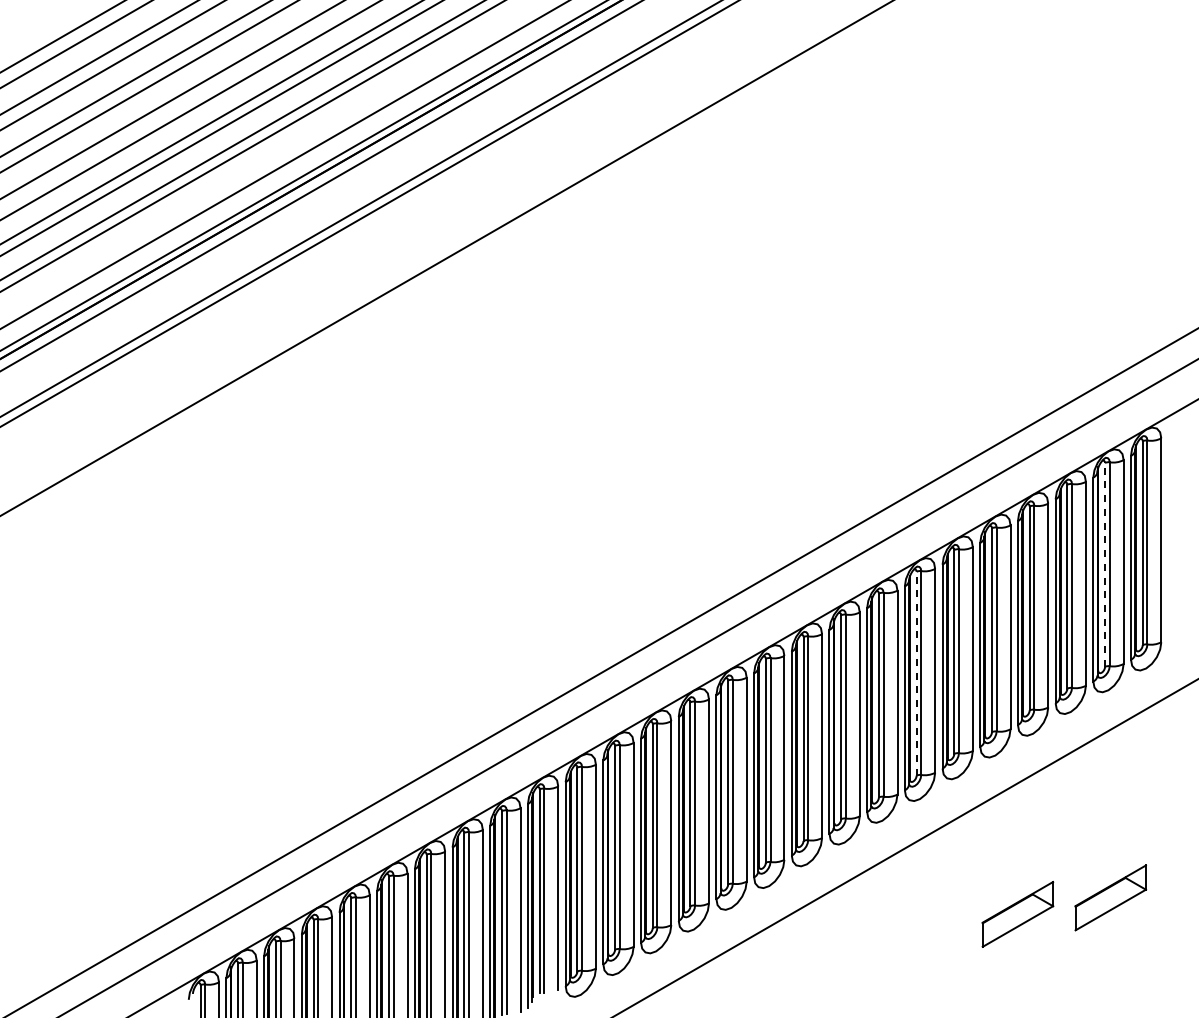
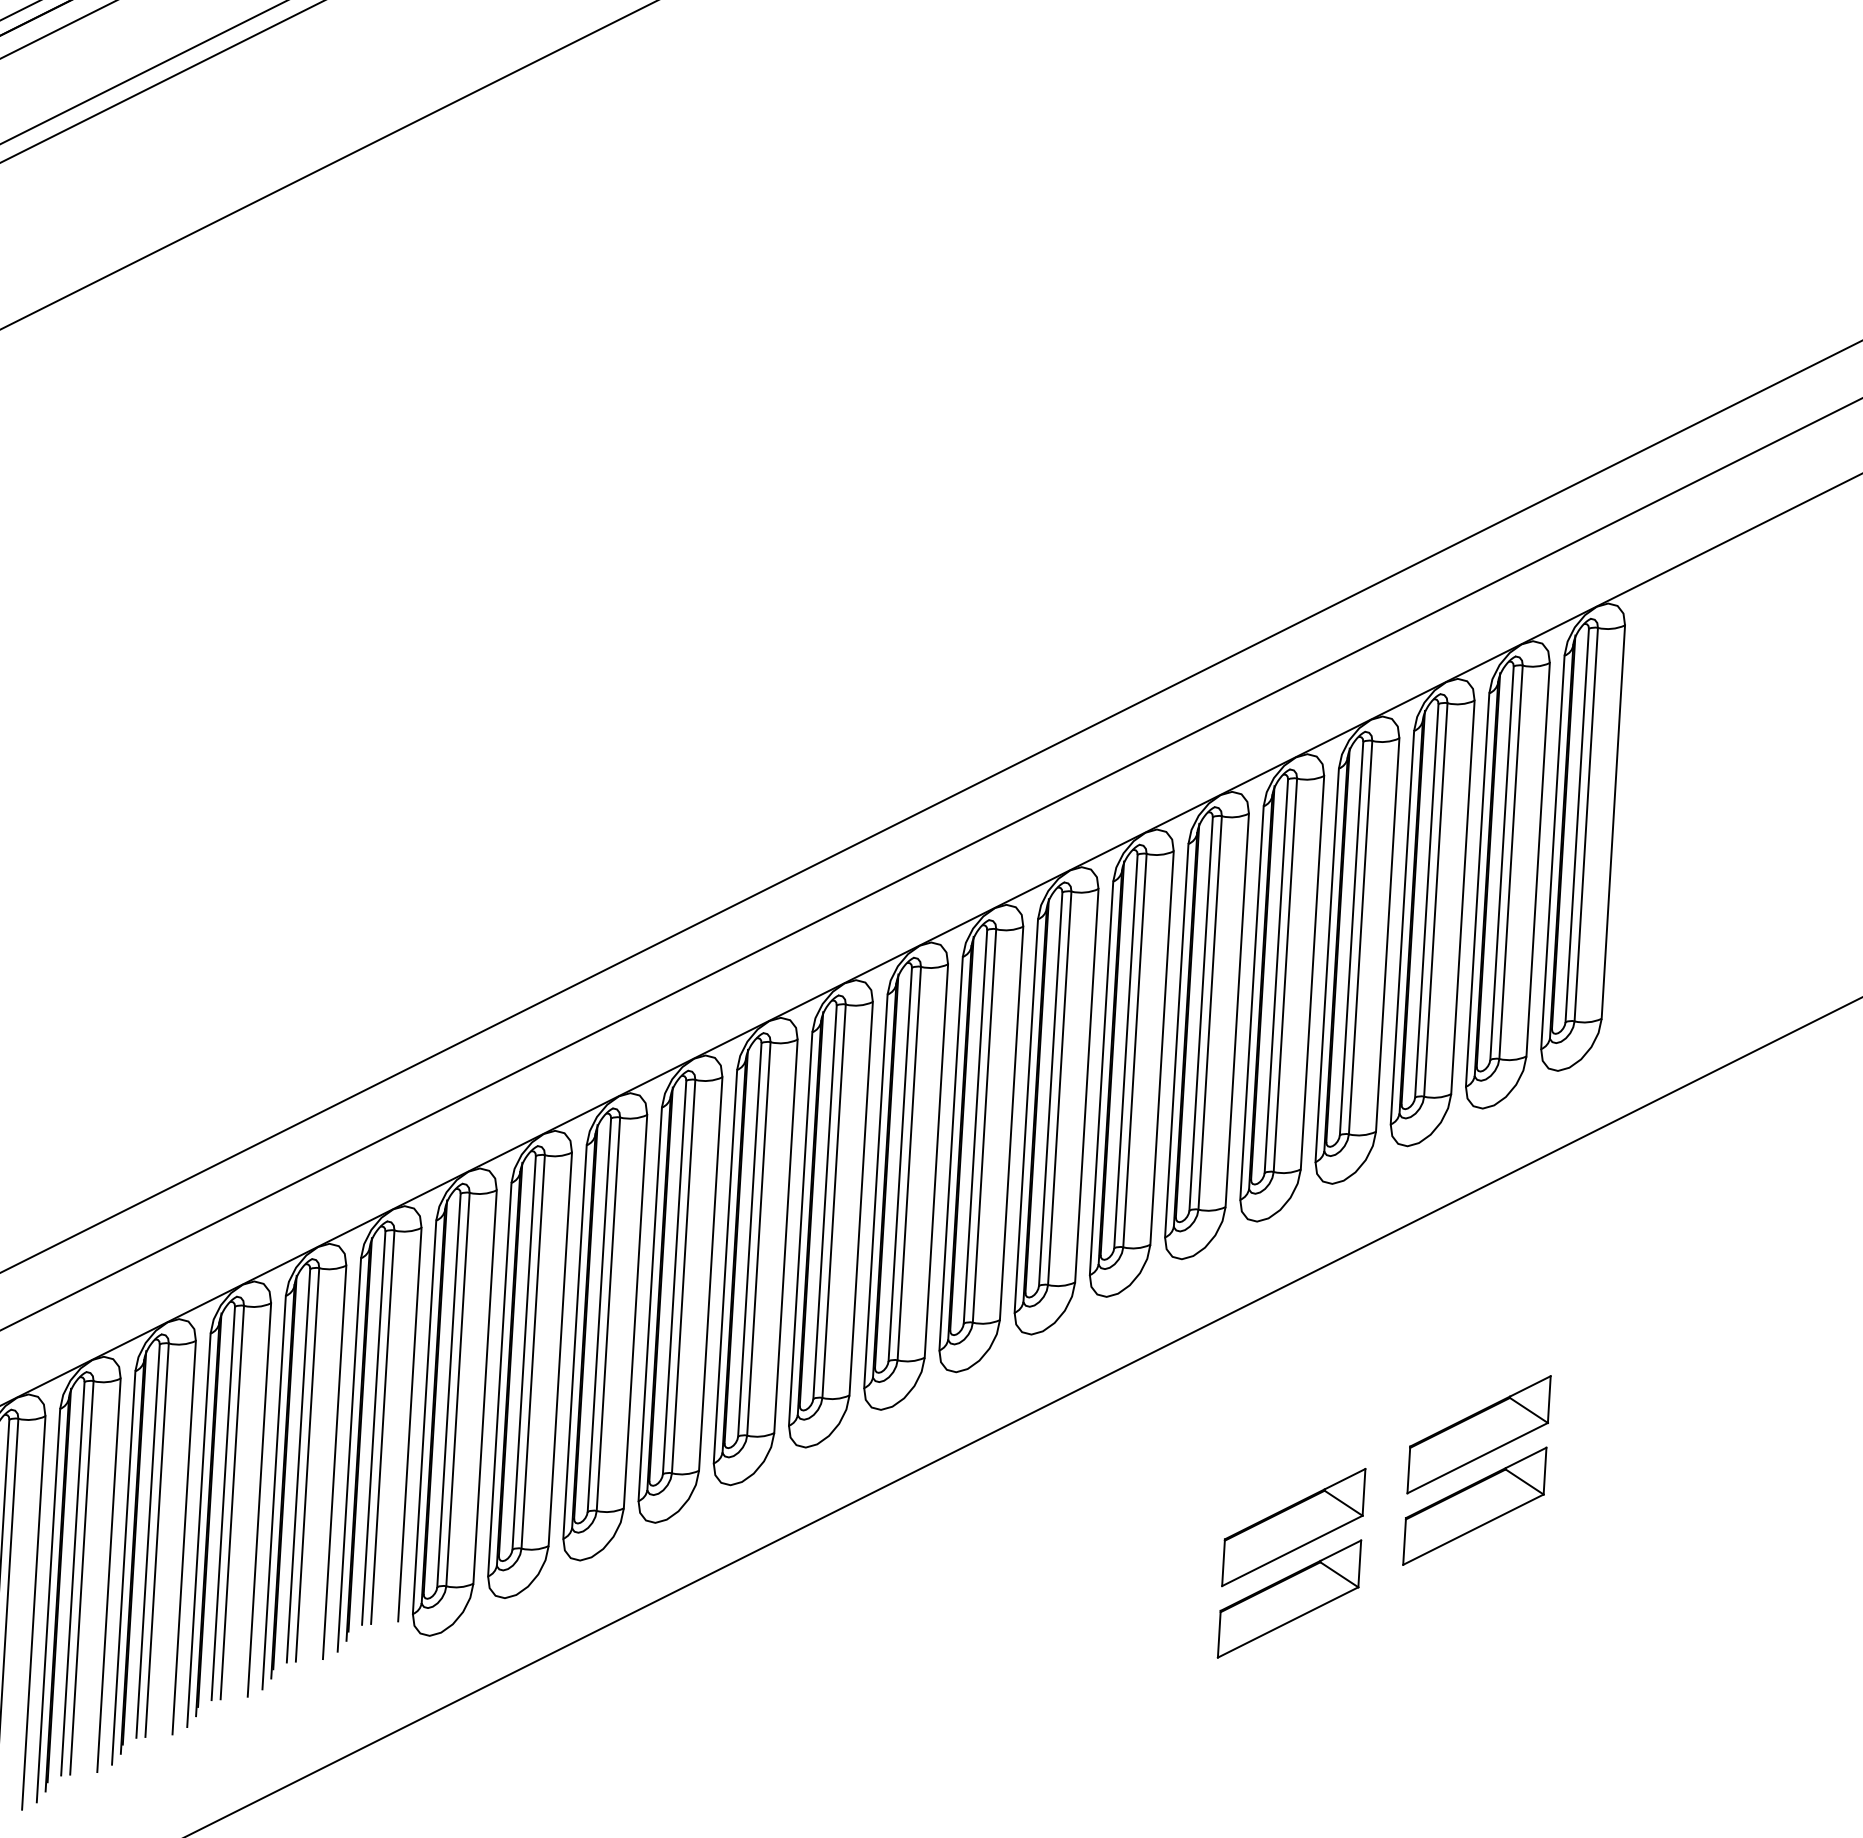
line: (1105, 564) -> (1502, 862), dashed -> solid
line: (916, 673) -> (1125, 1051), dashed -> solid
part: (1110, 860) -> (1478, 1434), added
part: (1017, 951) -> (1288, 1598), added

